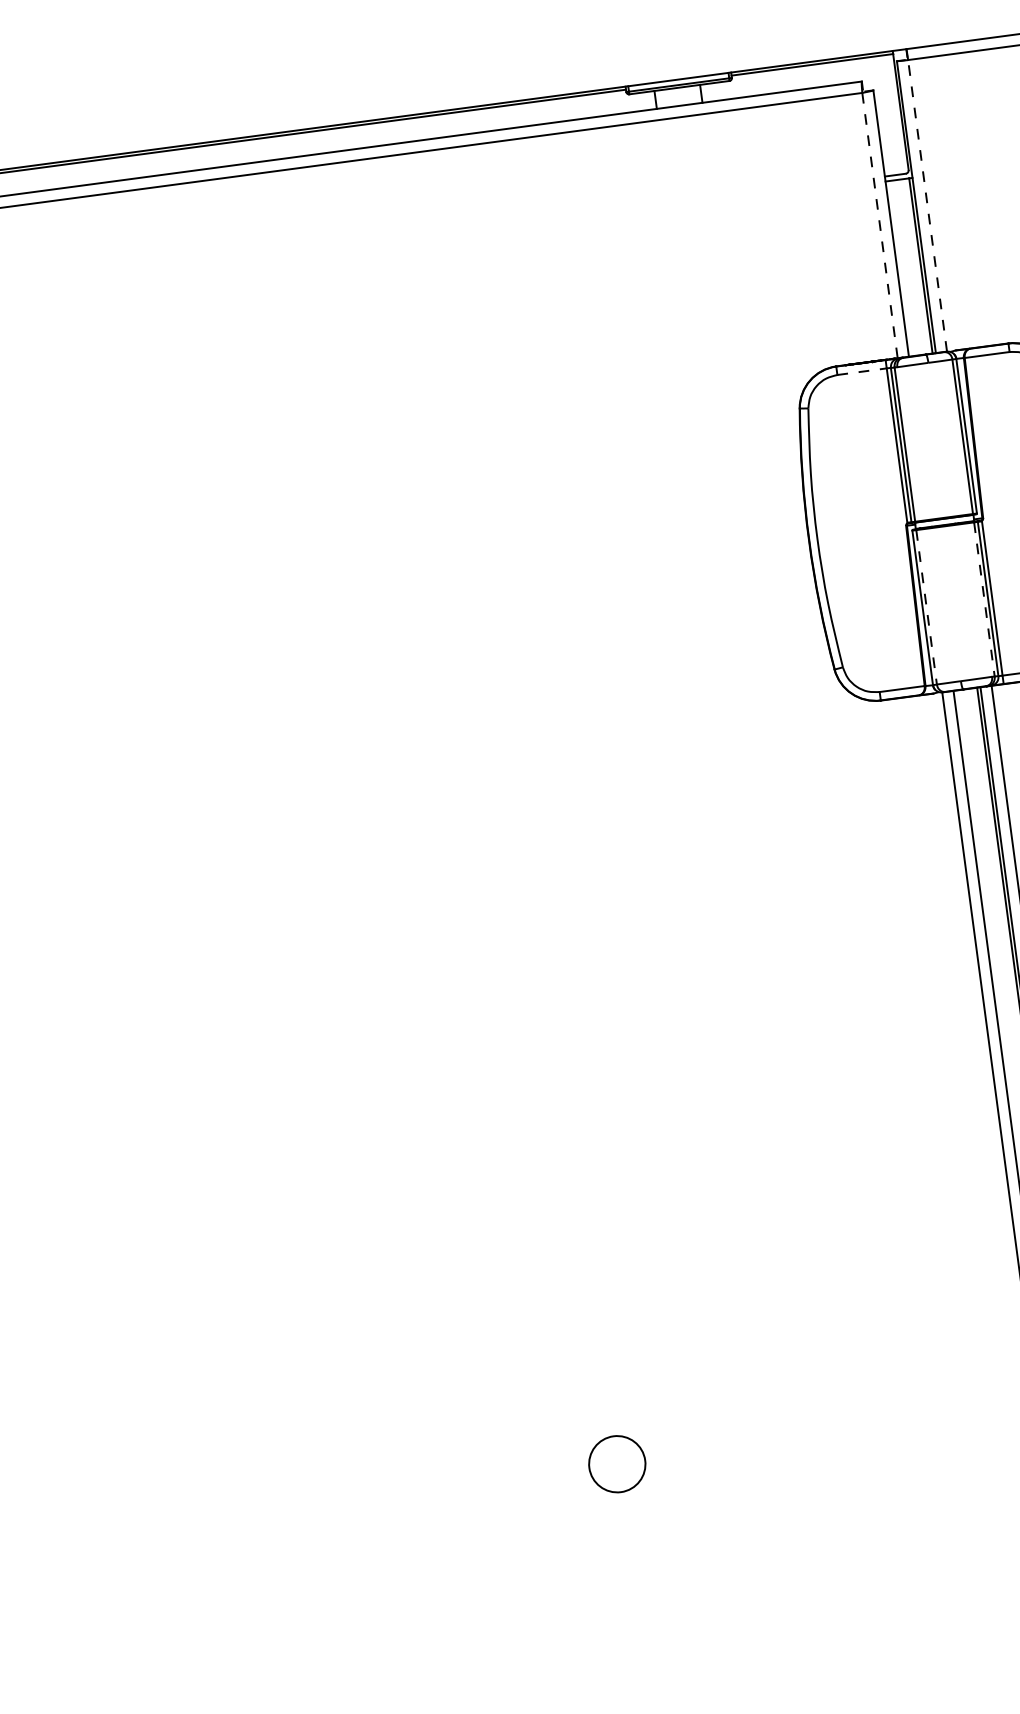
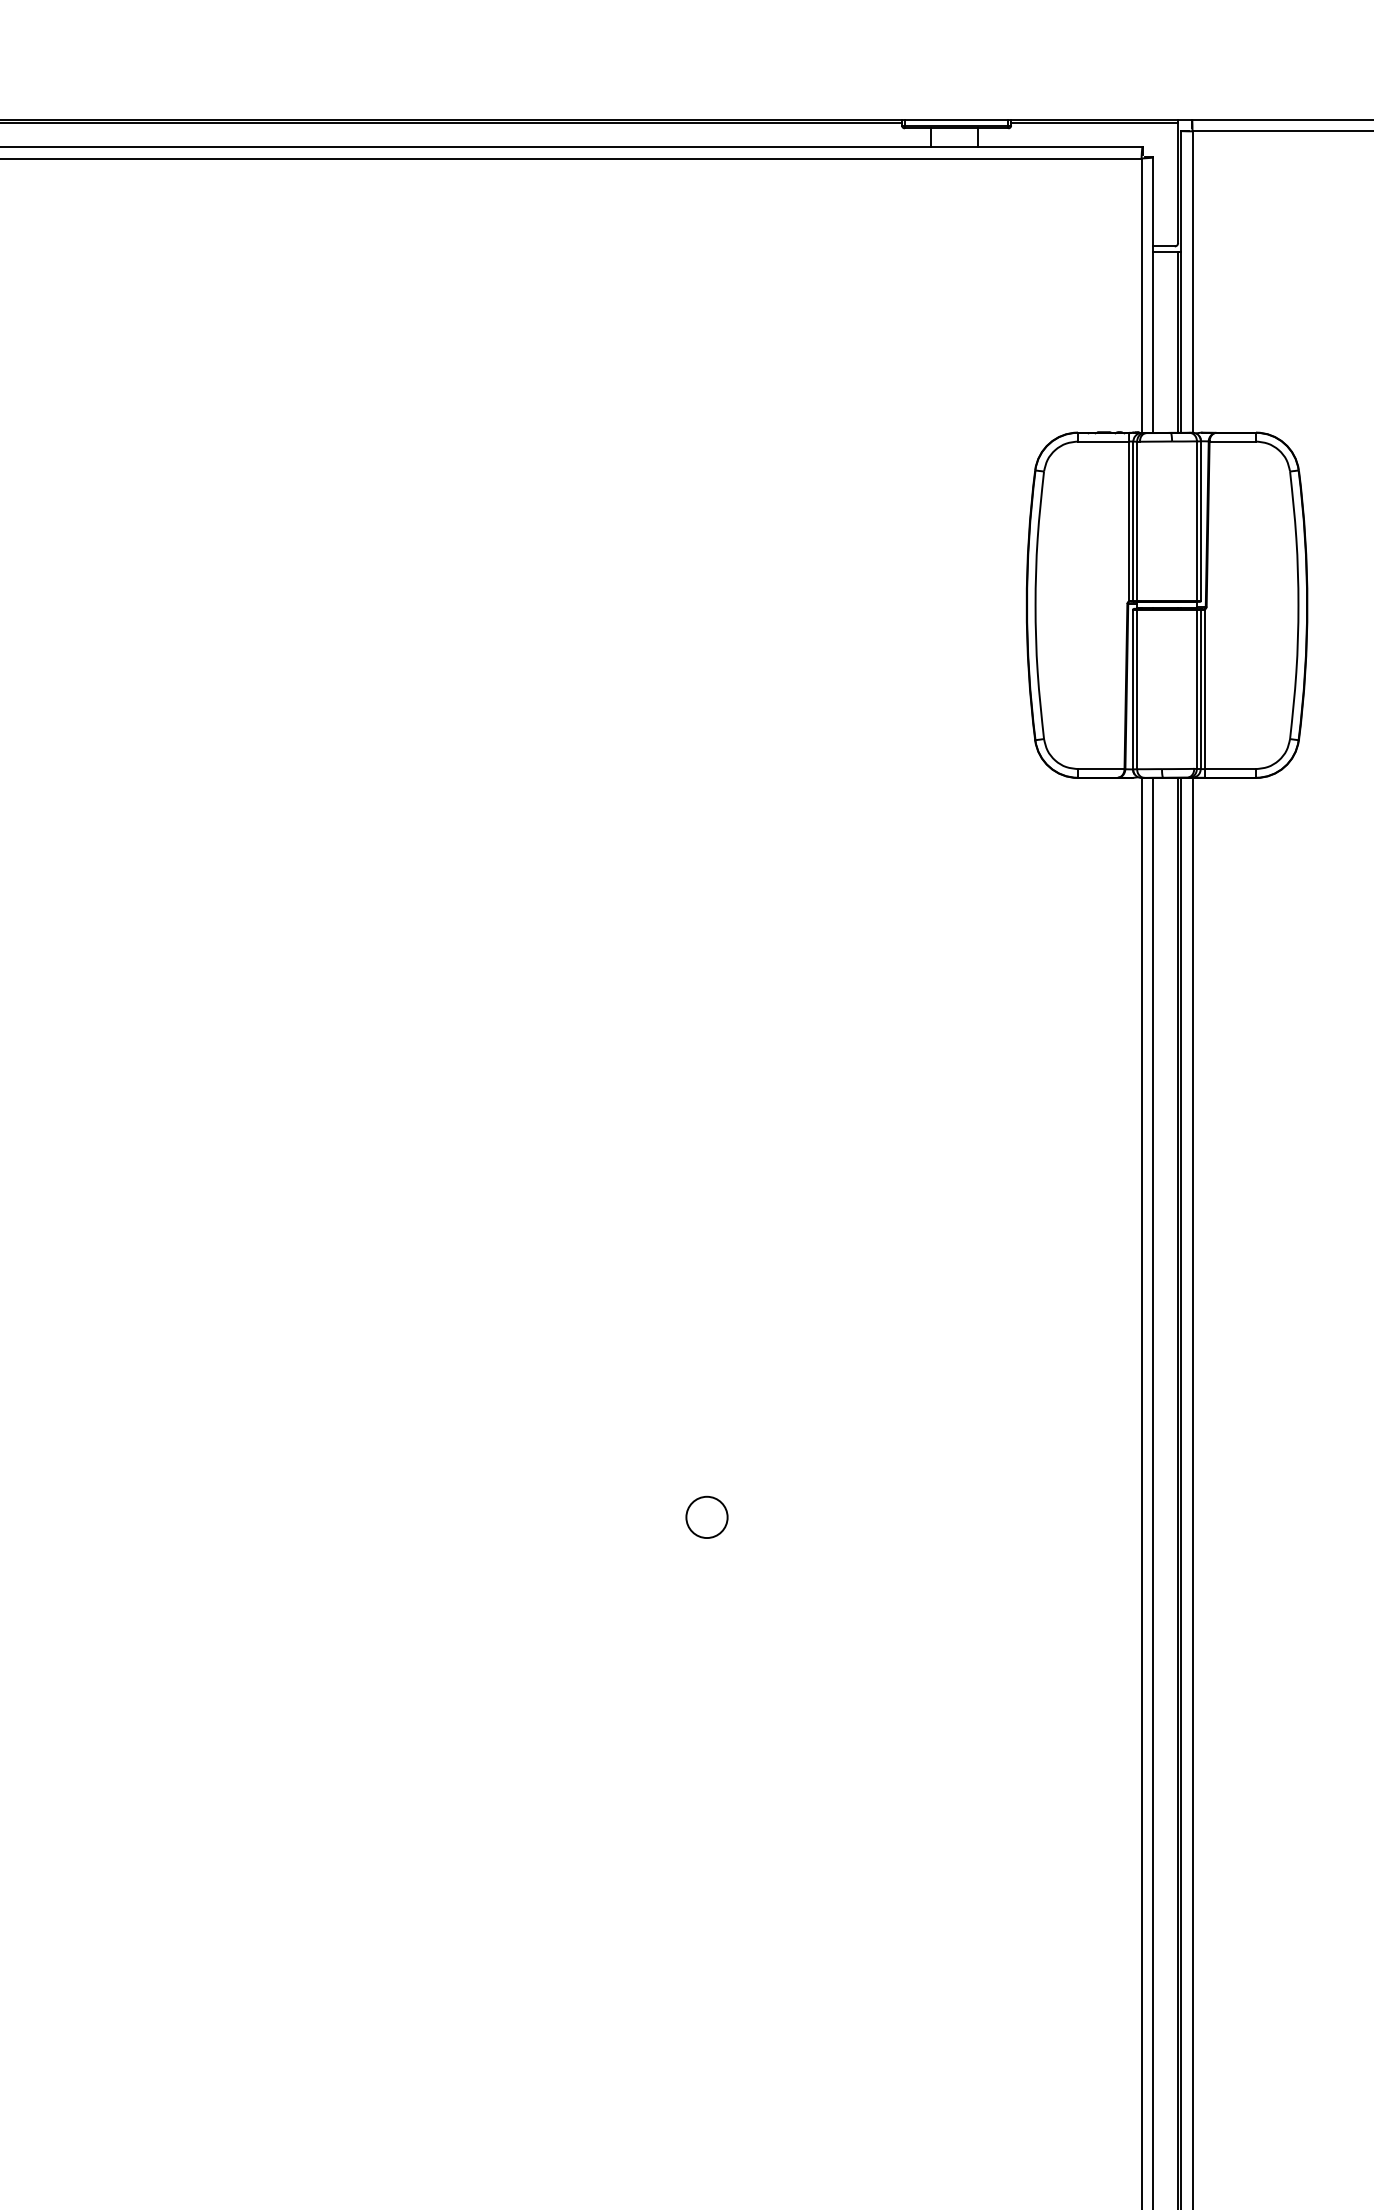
line: (927, 206) -> (1192, 282), dashed -> solid
line: (879, 225) -> (1141, 295), dashed -> solid
line: (863, 371) -> (1104, 441), dashed -> solid
line: (984, 599) -> (1196, 689), dashed -> solid
line: (926, 607) -> (1137, 689), dashed -> solid
circle: (616, 1463) -> (706, 1516), size x0.71

